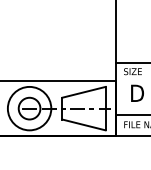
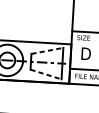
line: (84, 92) -> (47, 51), solid -> dashed
line: (84, 125) -> (46, 74), solid -> dashed

